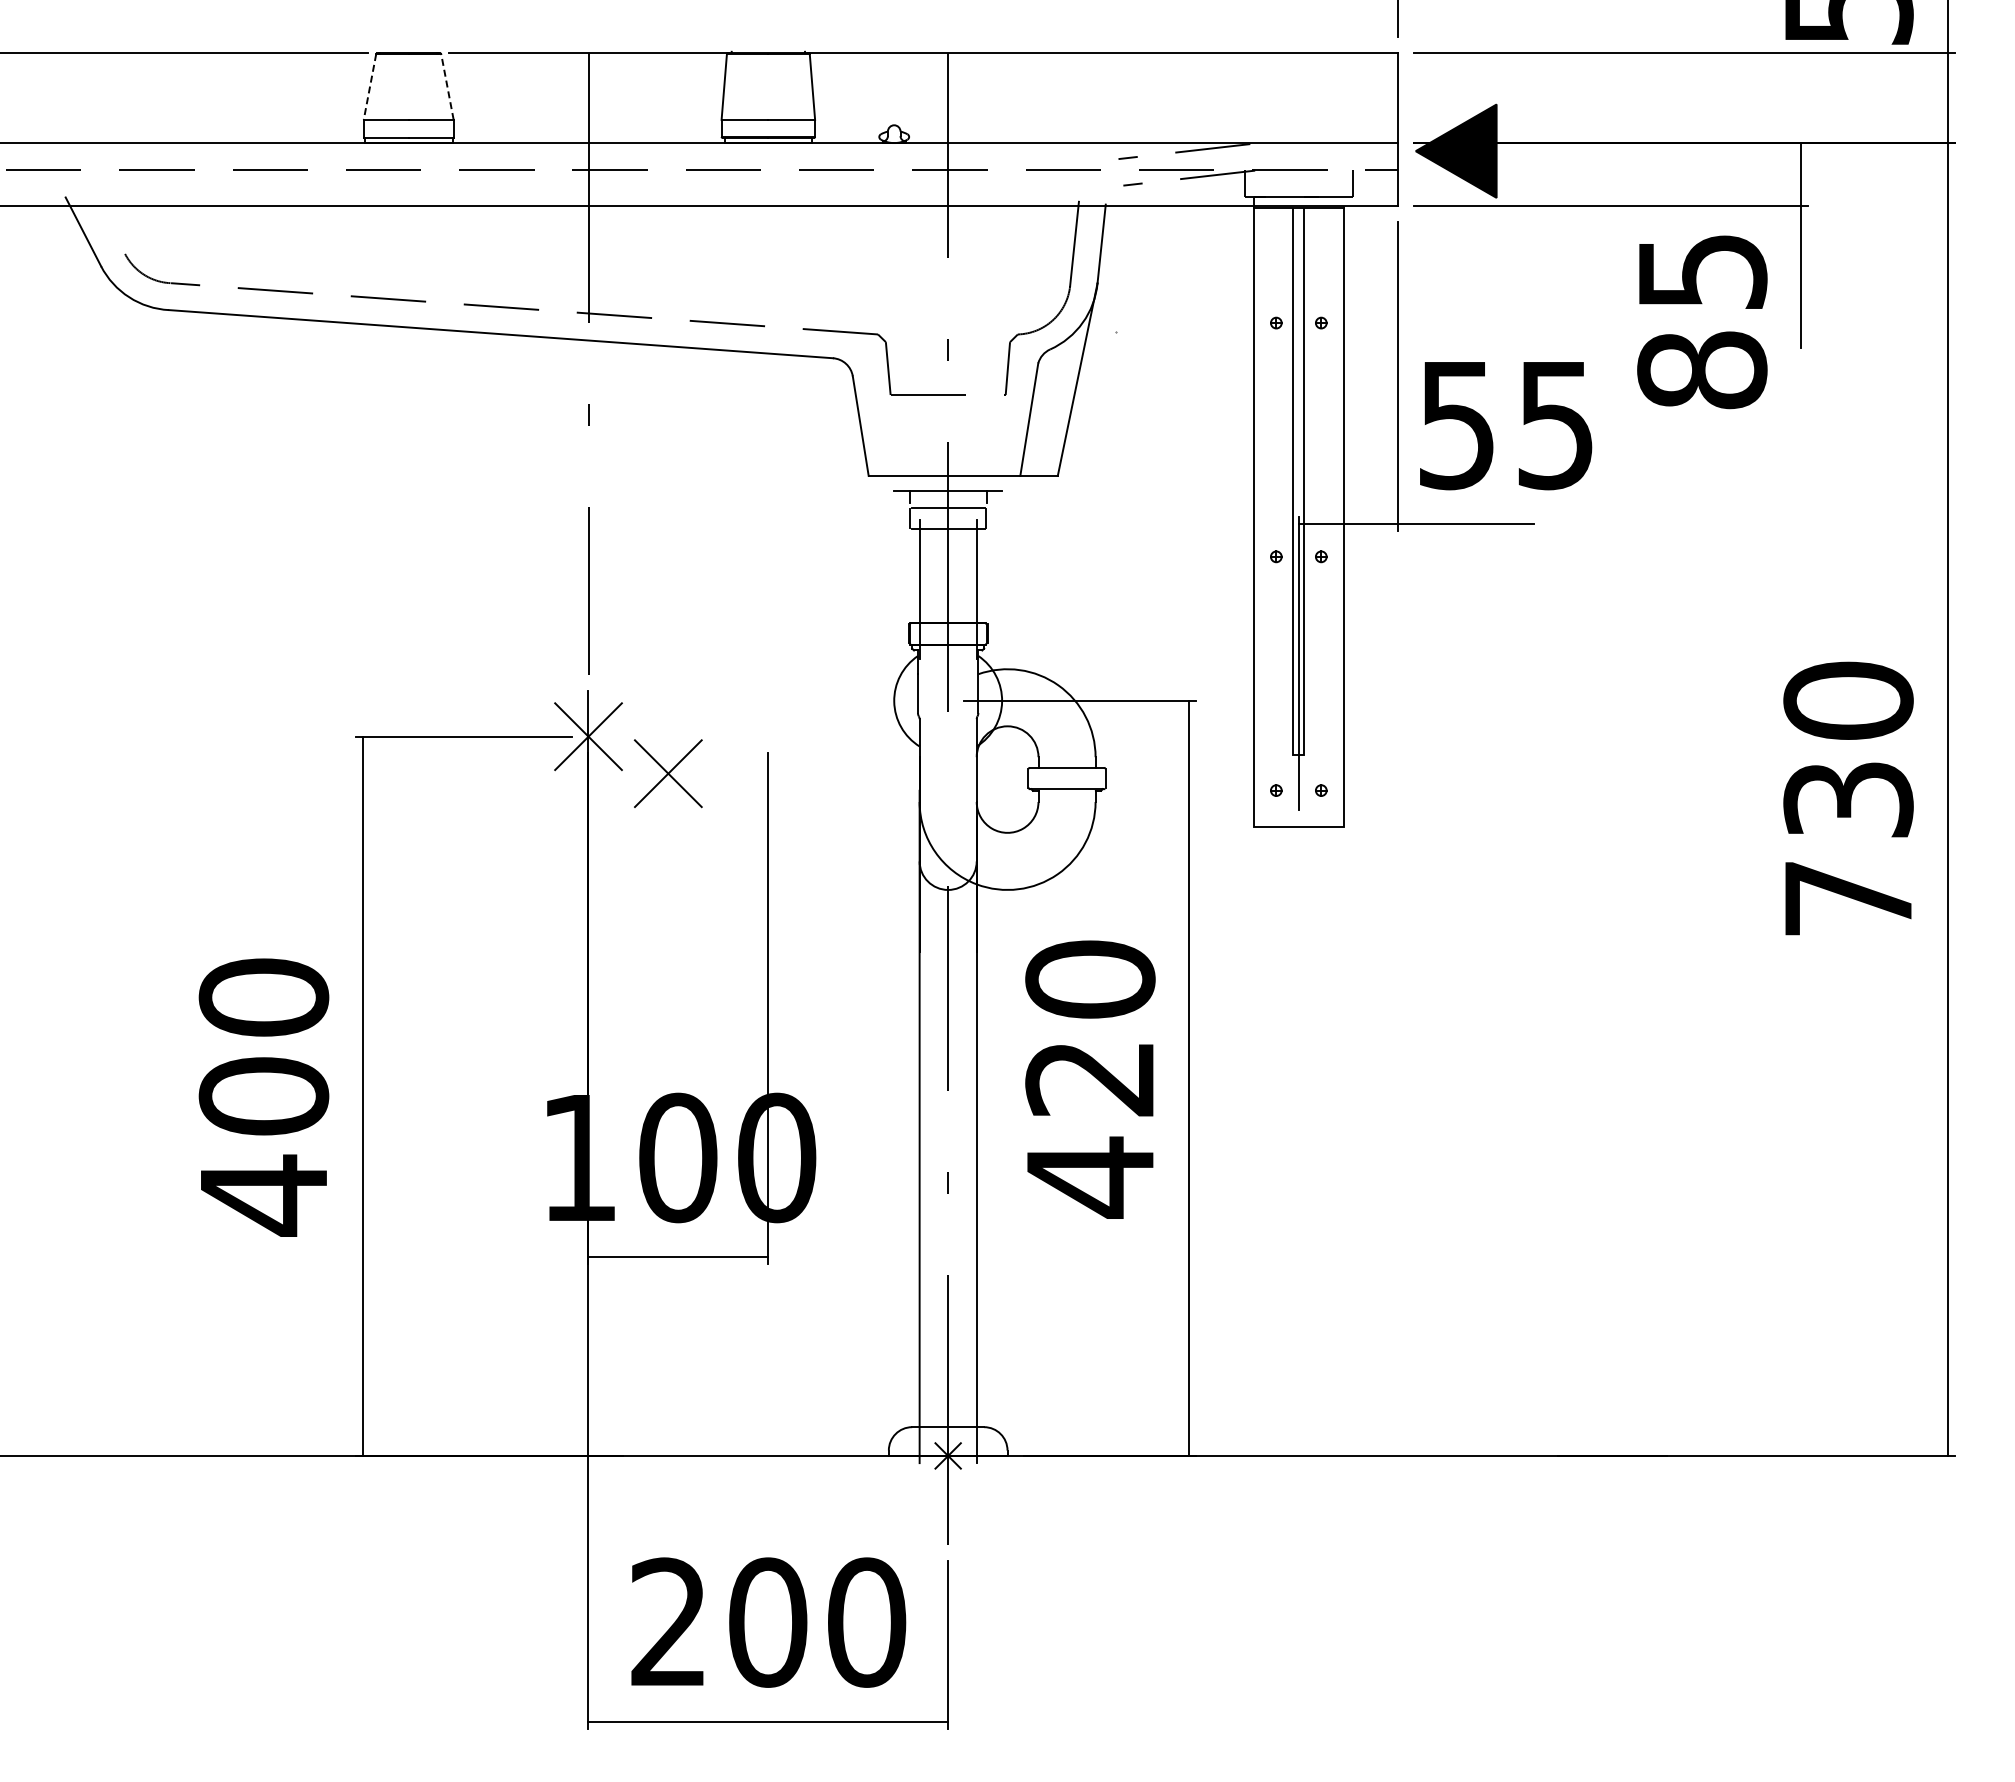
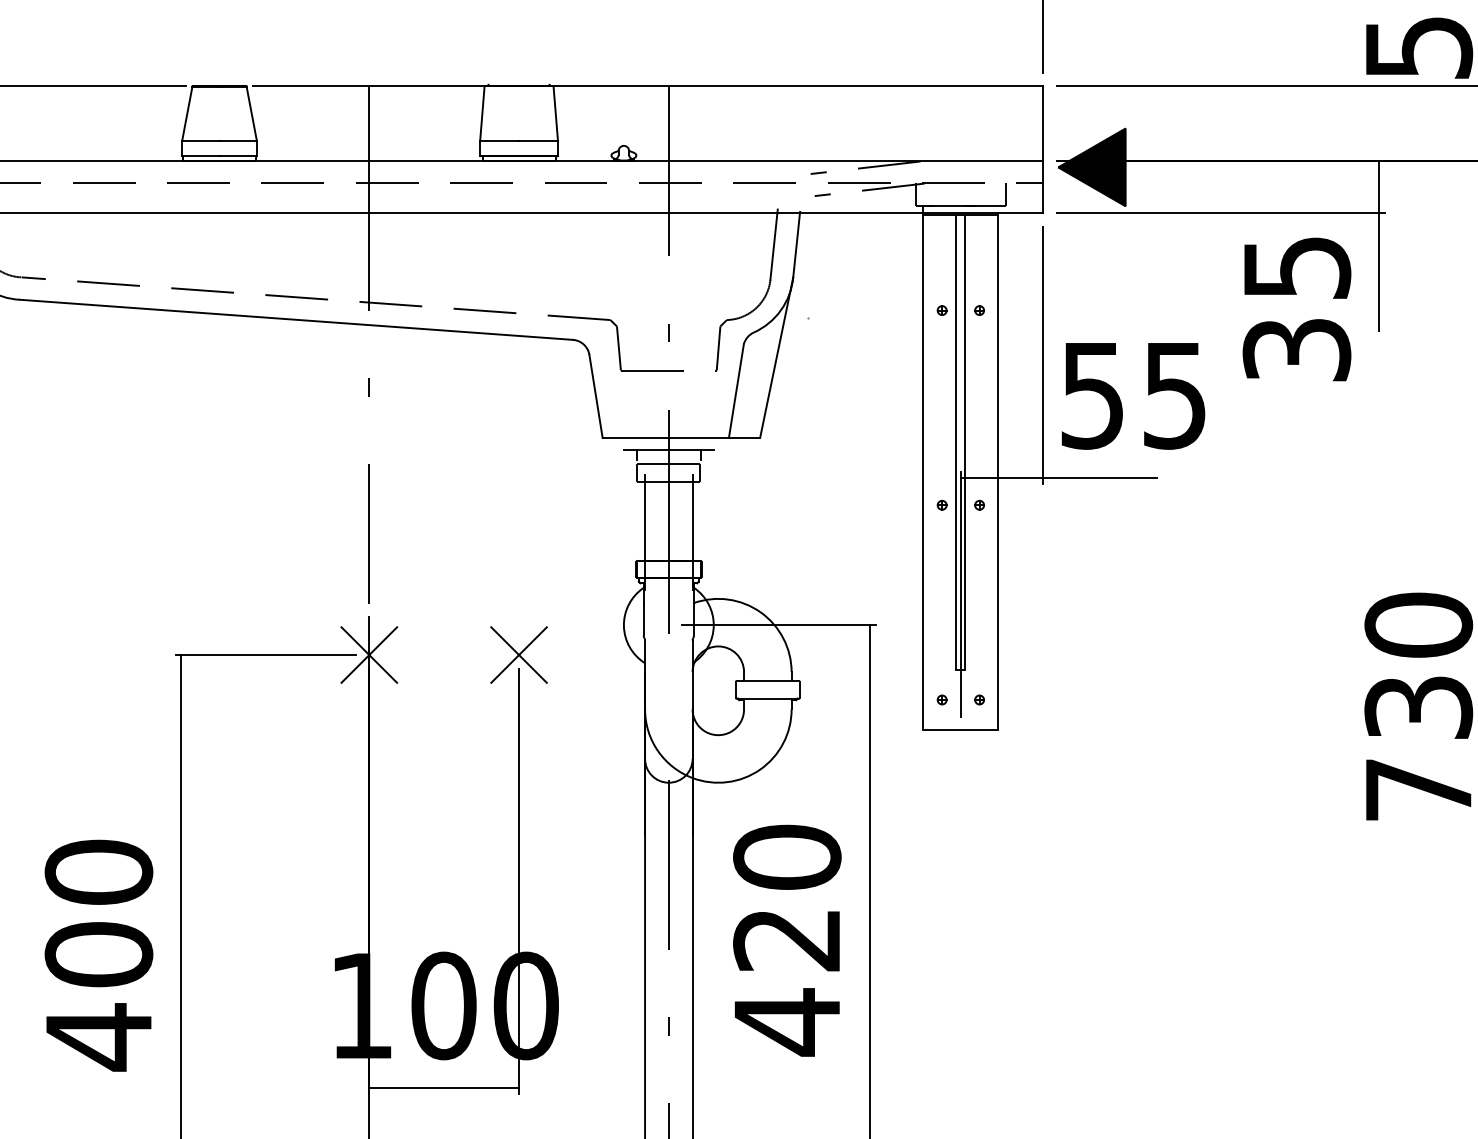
line: (447, 86) -> (251, 113), dashed -> solid
line: (369, 87) -> (186, 114), dashed -> solid
text: (1702, 370) -> (1297, 350), 85 -> 35
part: (667, 773) -> (518, 654), moved

